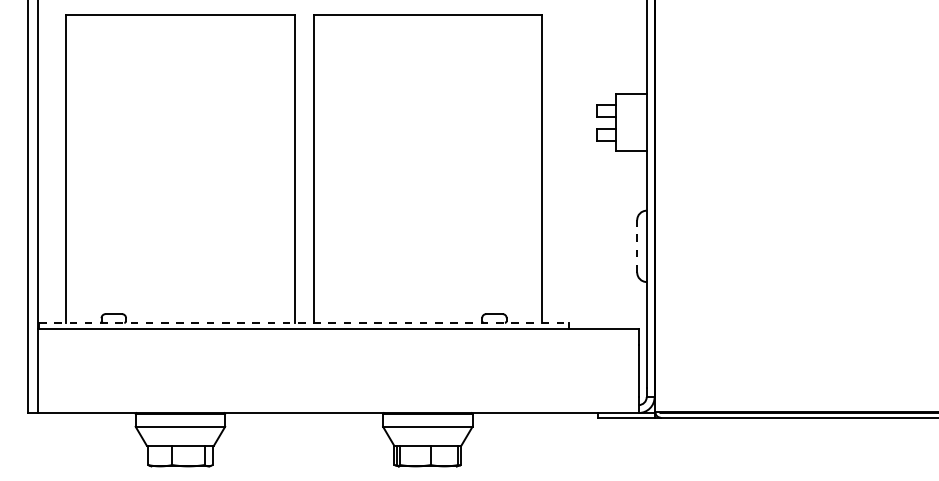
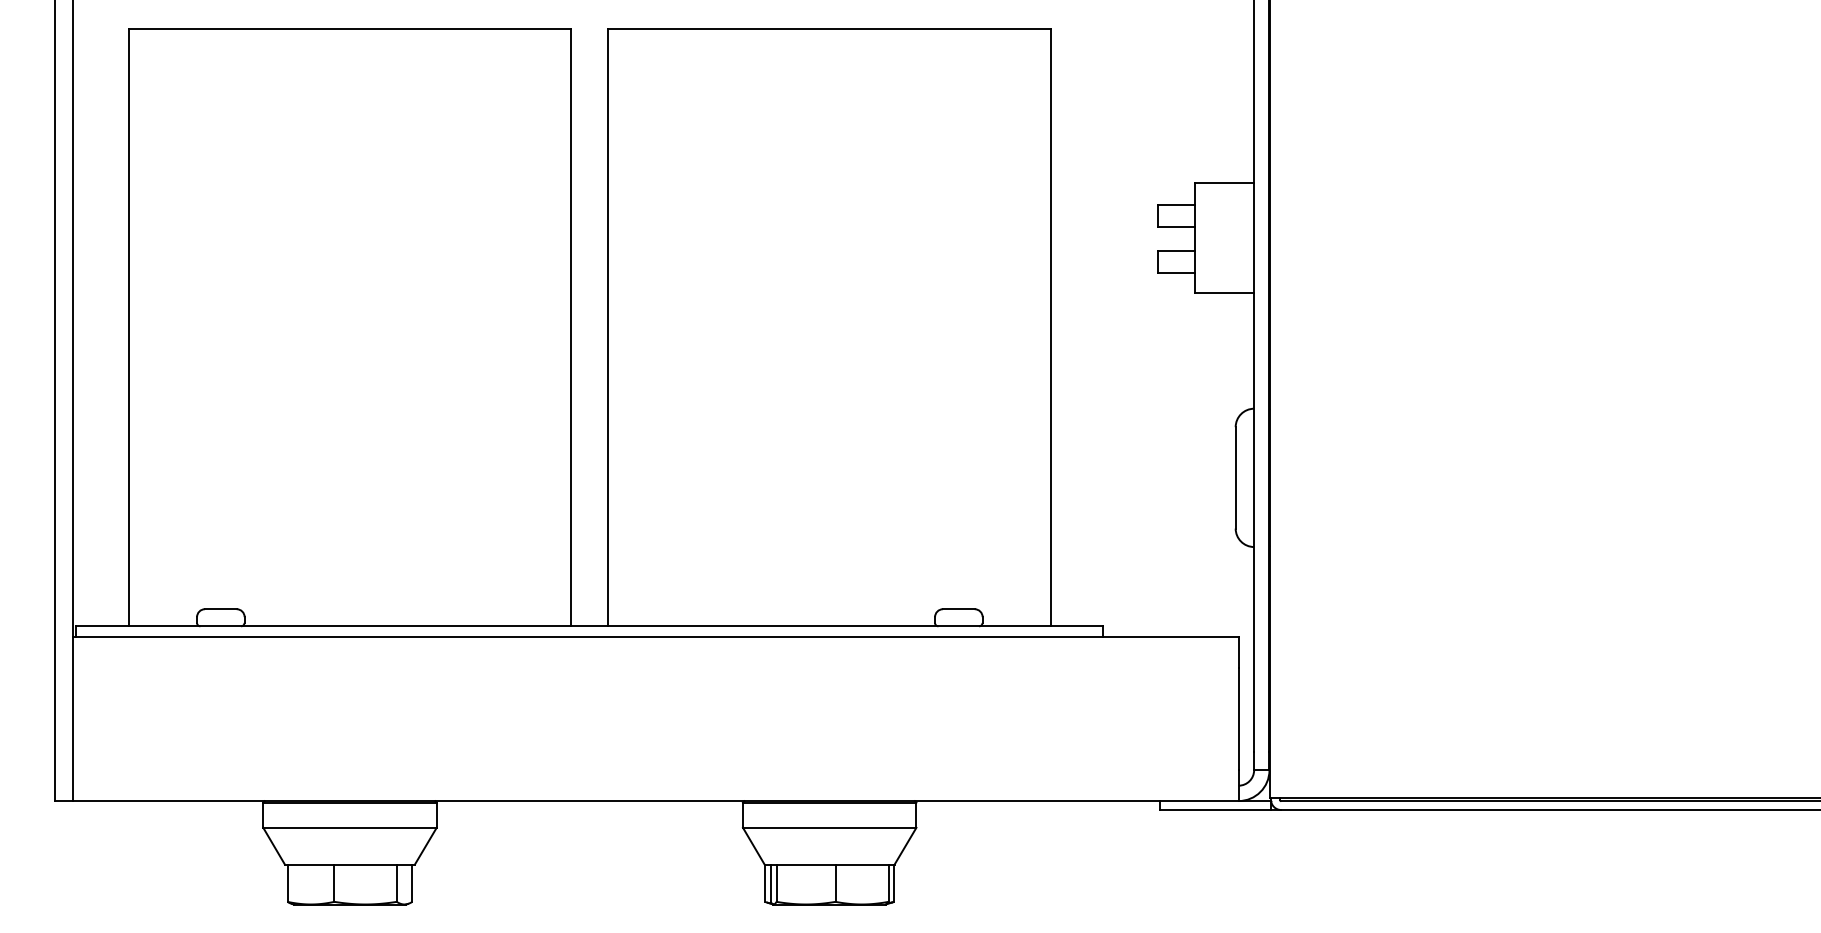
line: (637, 245) -> (1236, 476), dashed -> solid
line: (304, 322) -> (590, 625), dashed -> solid

